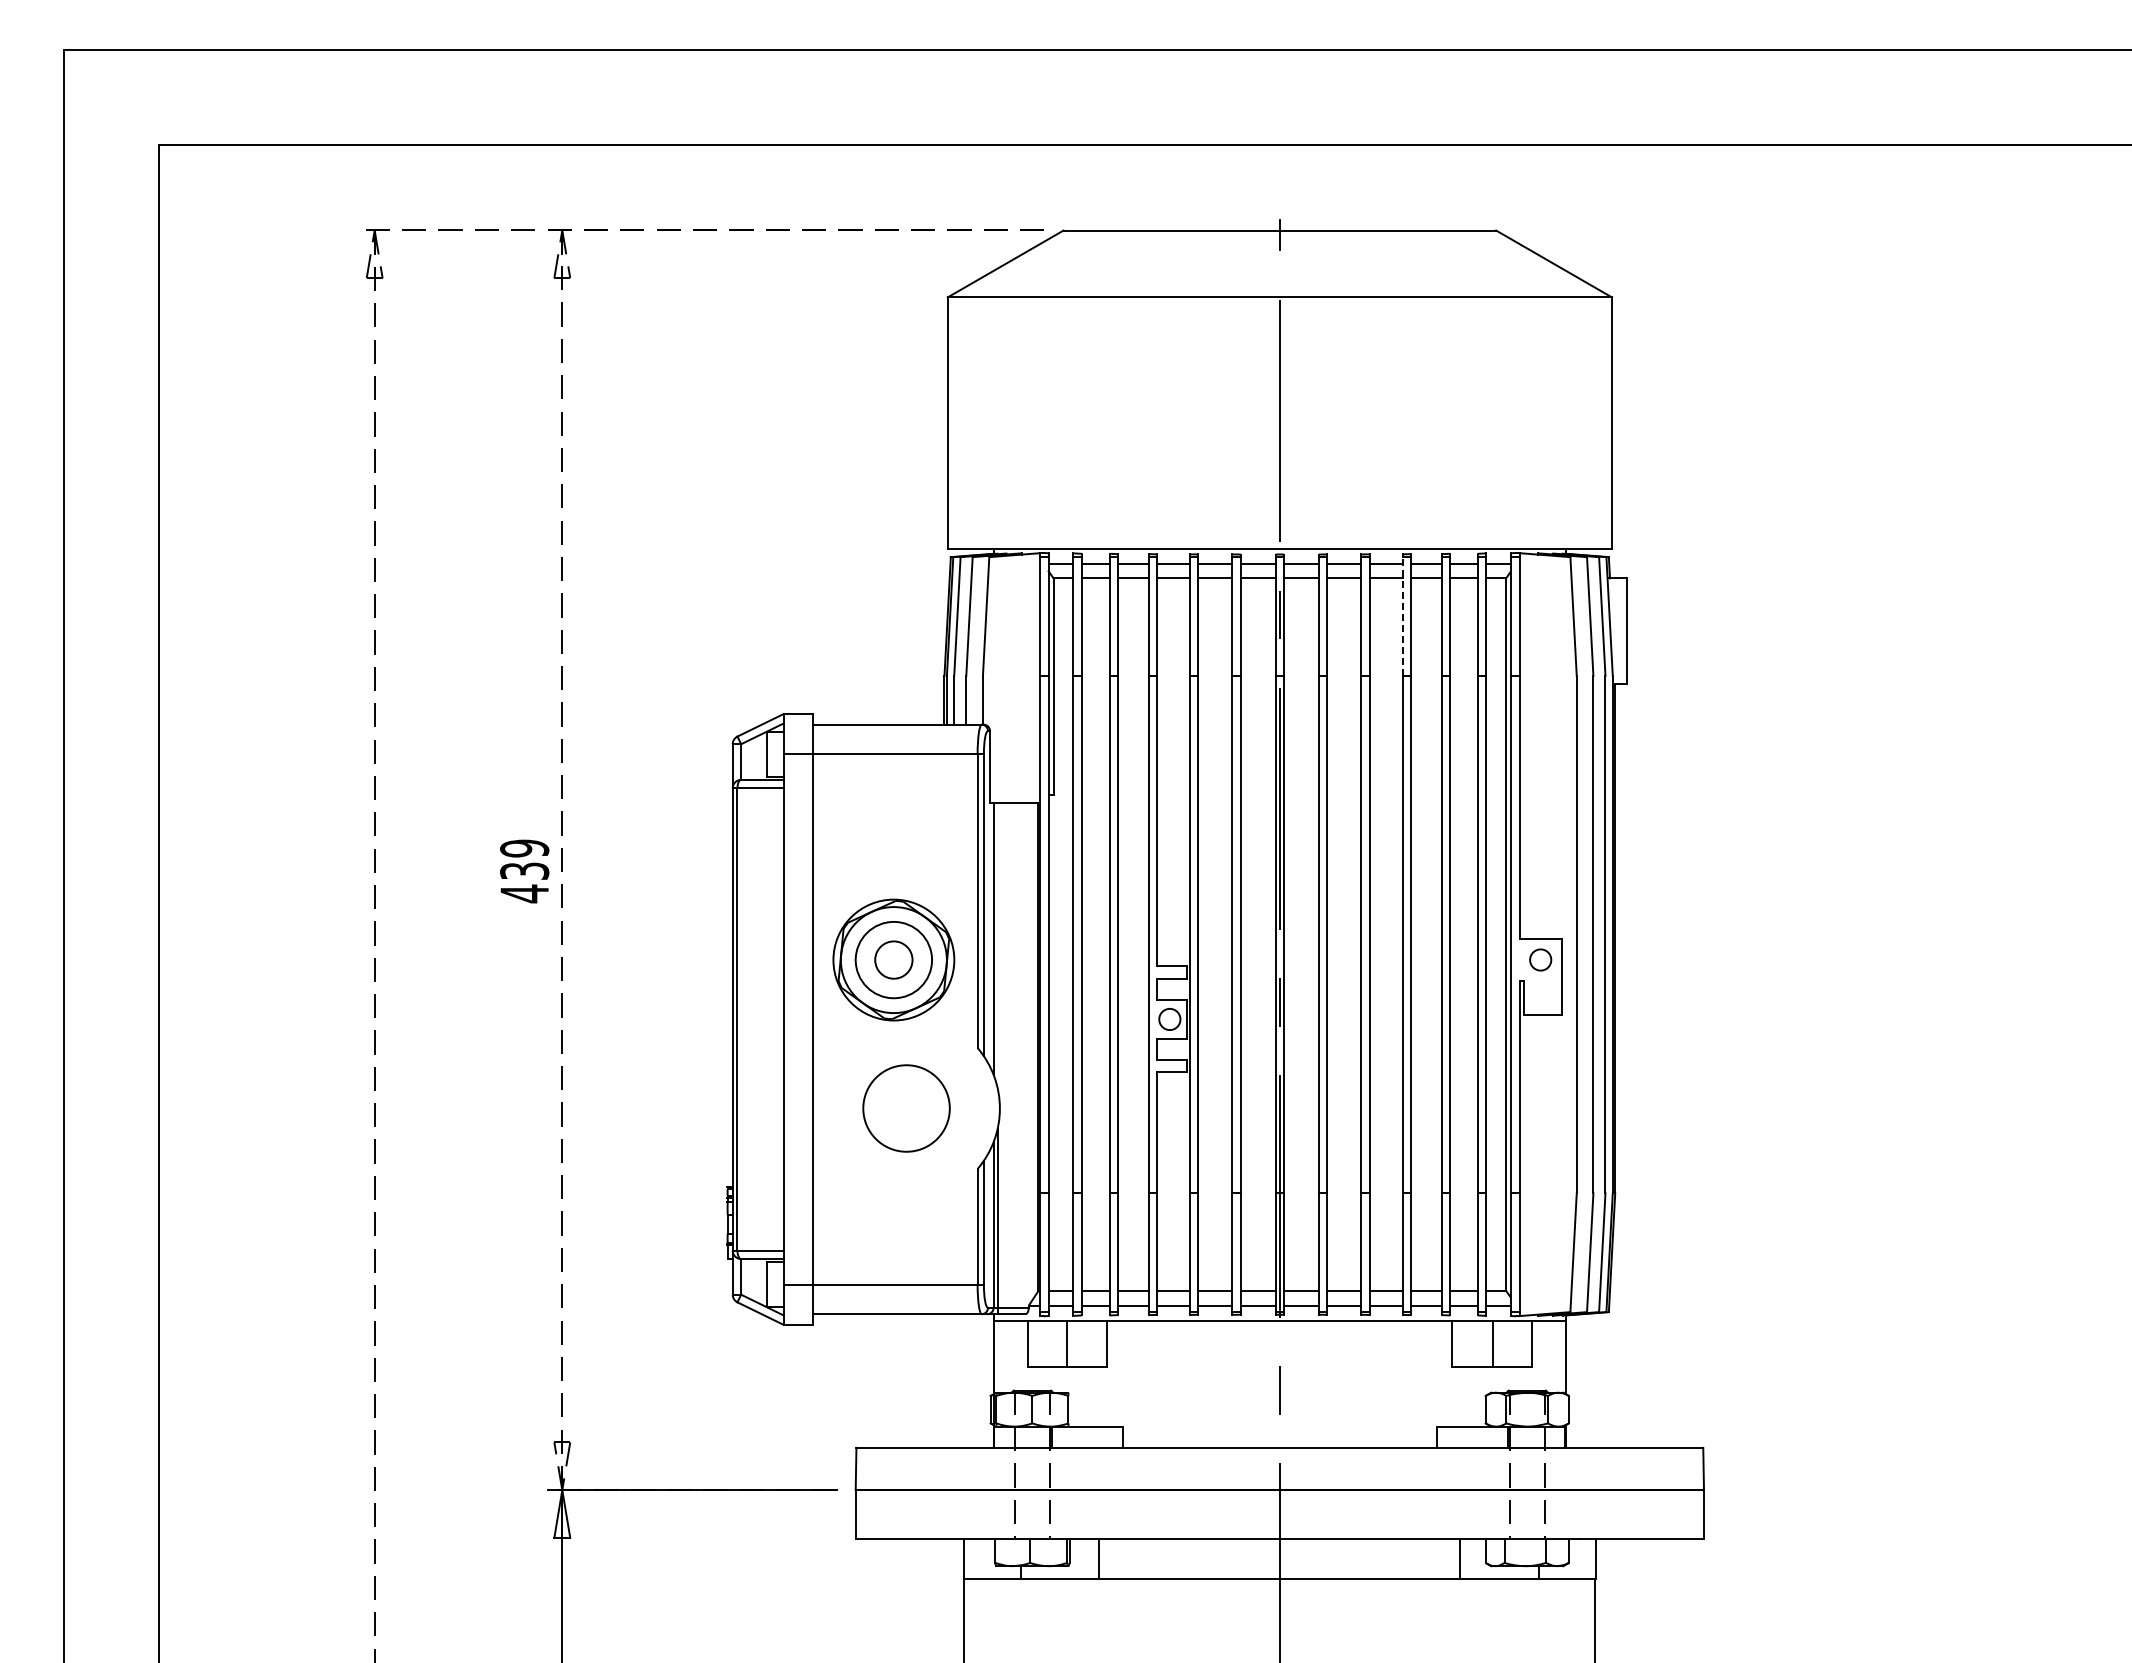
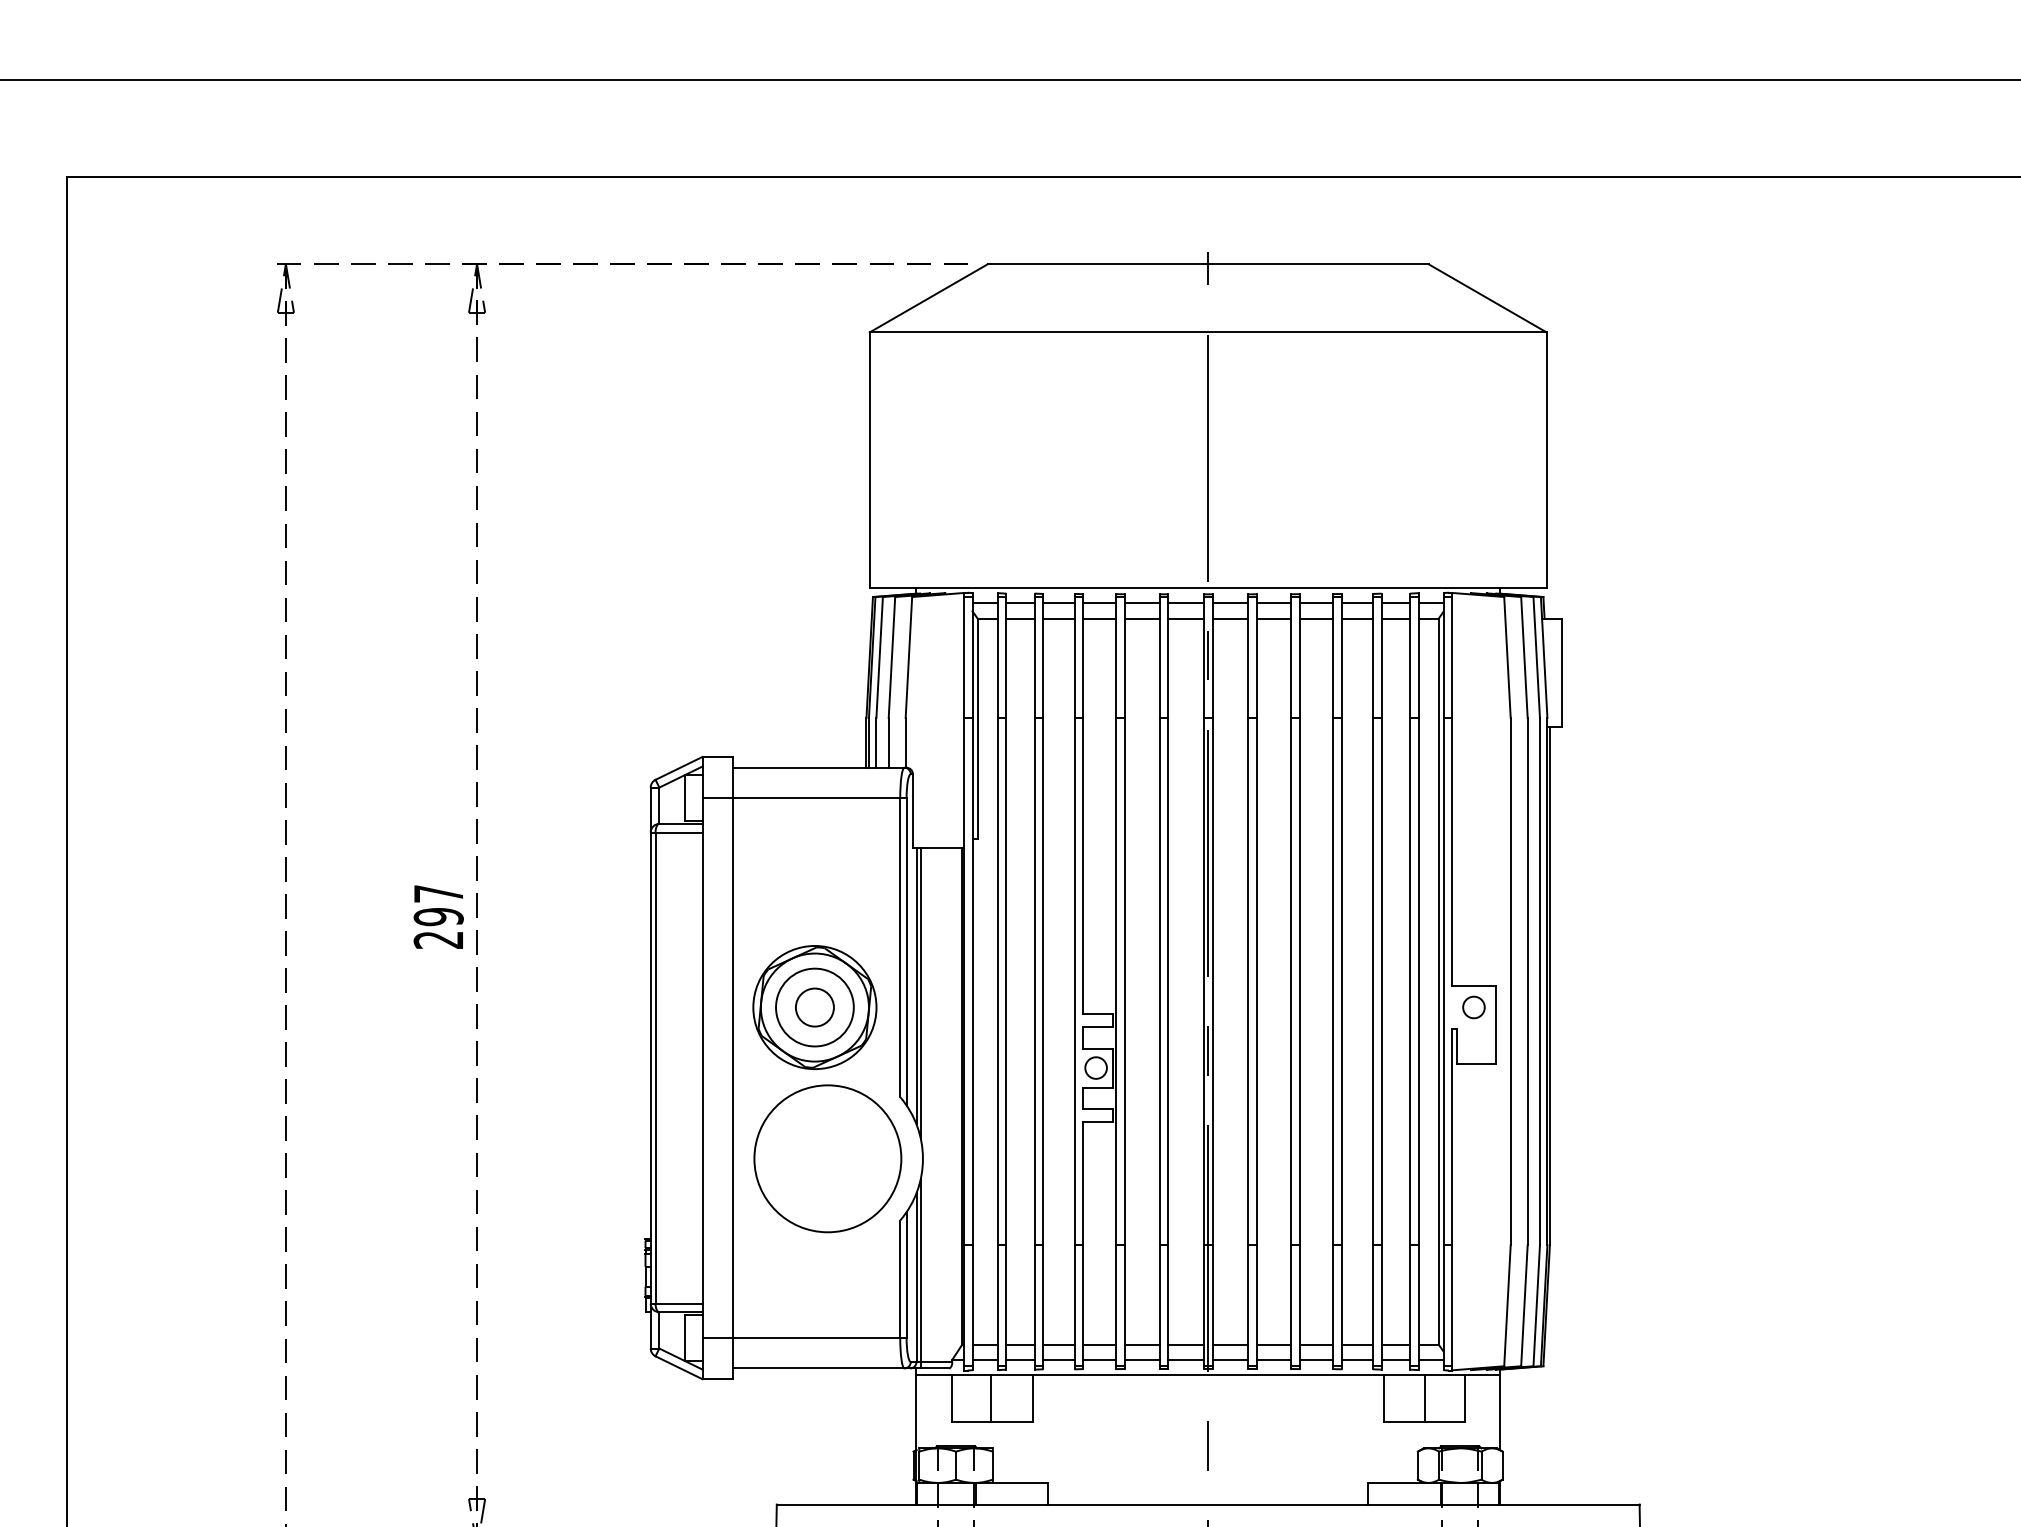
line: (1402, 616) -> (1333, 657), dashed -> solid
text: (524, 871) -> (438, 917), 439 -> 297
line: (997, 945) -> (920, 992), added
circle: (906, 1108) -> (827, 1158), size x1.67

